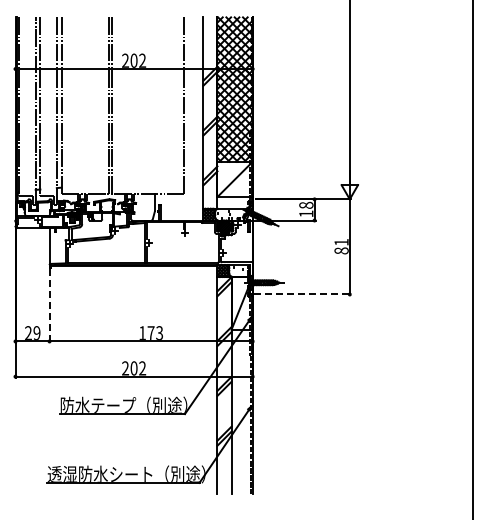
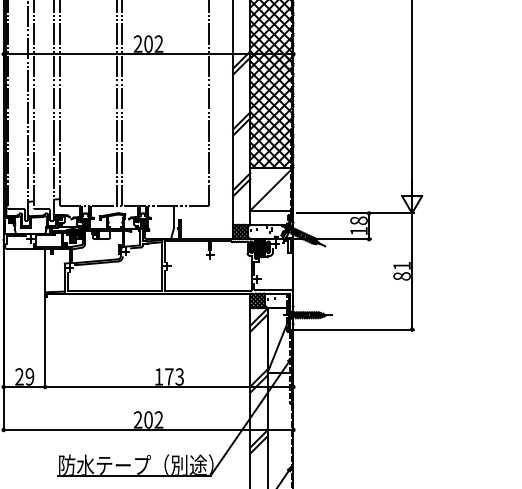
line: (302, 294) -> (354, 329), dashed -> solid
line: (49, 305) -> (45, 343), dashed -> solid

